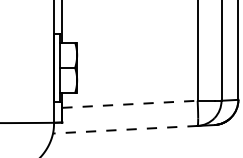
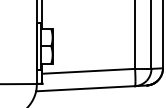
line: (130, 104) -> (89, 71), dashed -> solid
line: (125, 129) -> (85, 88), dashed -> solid

